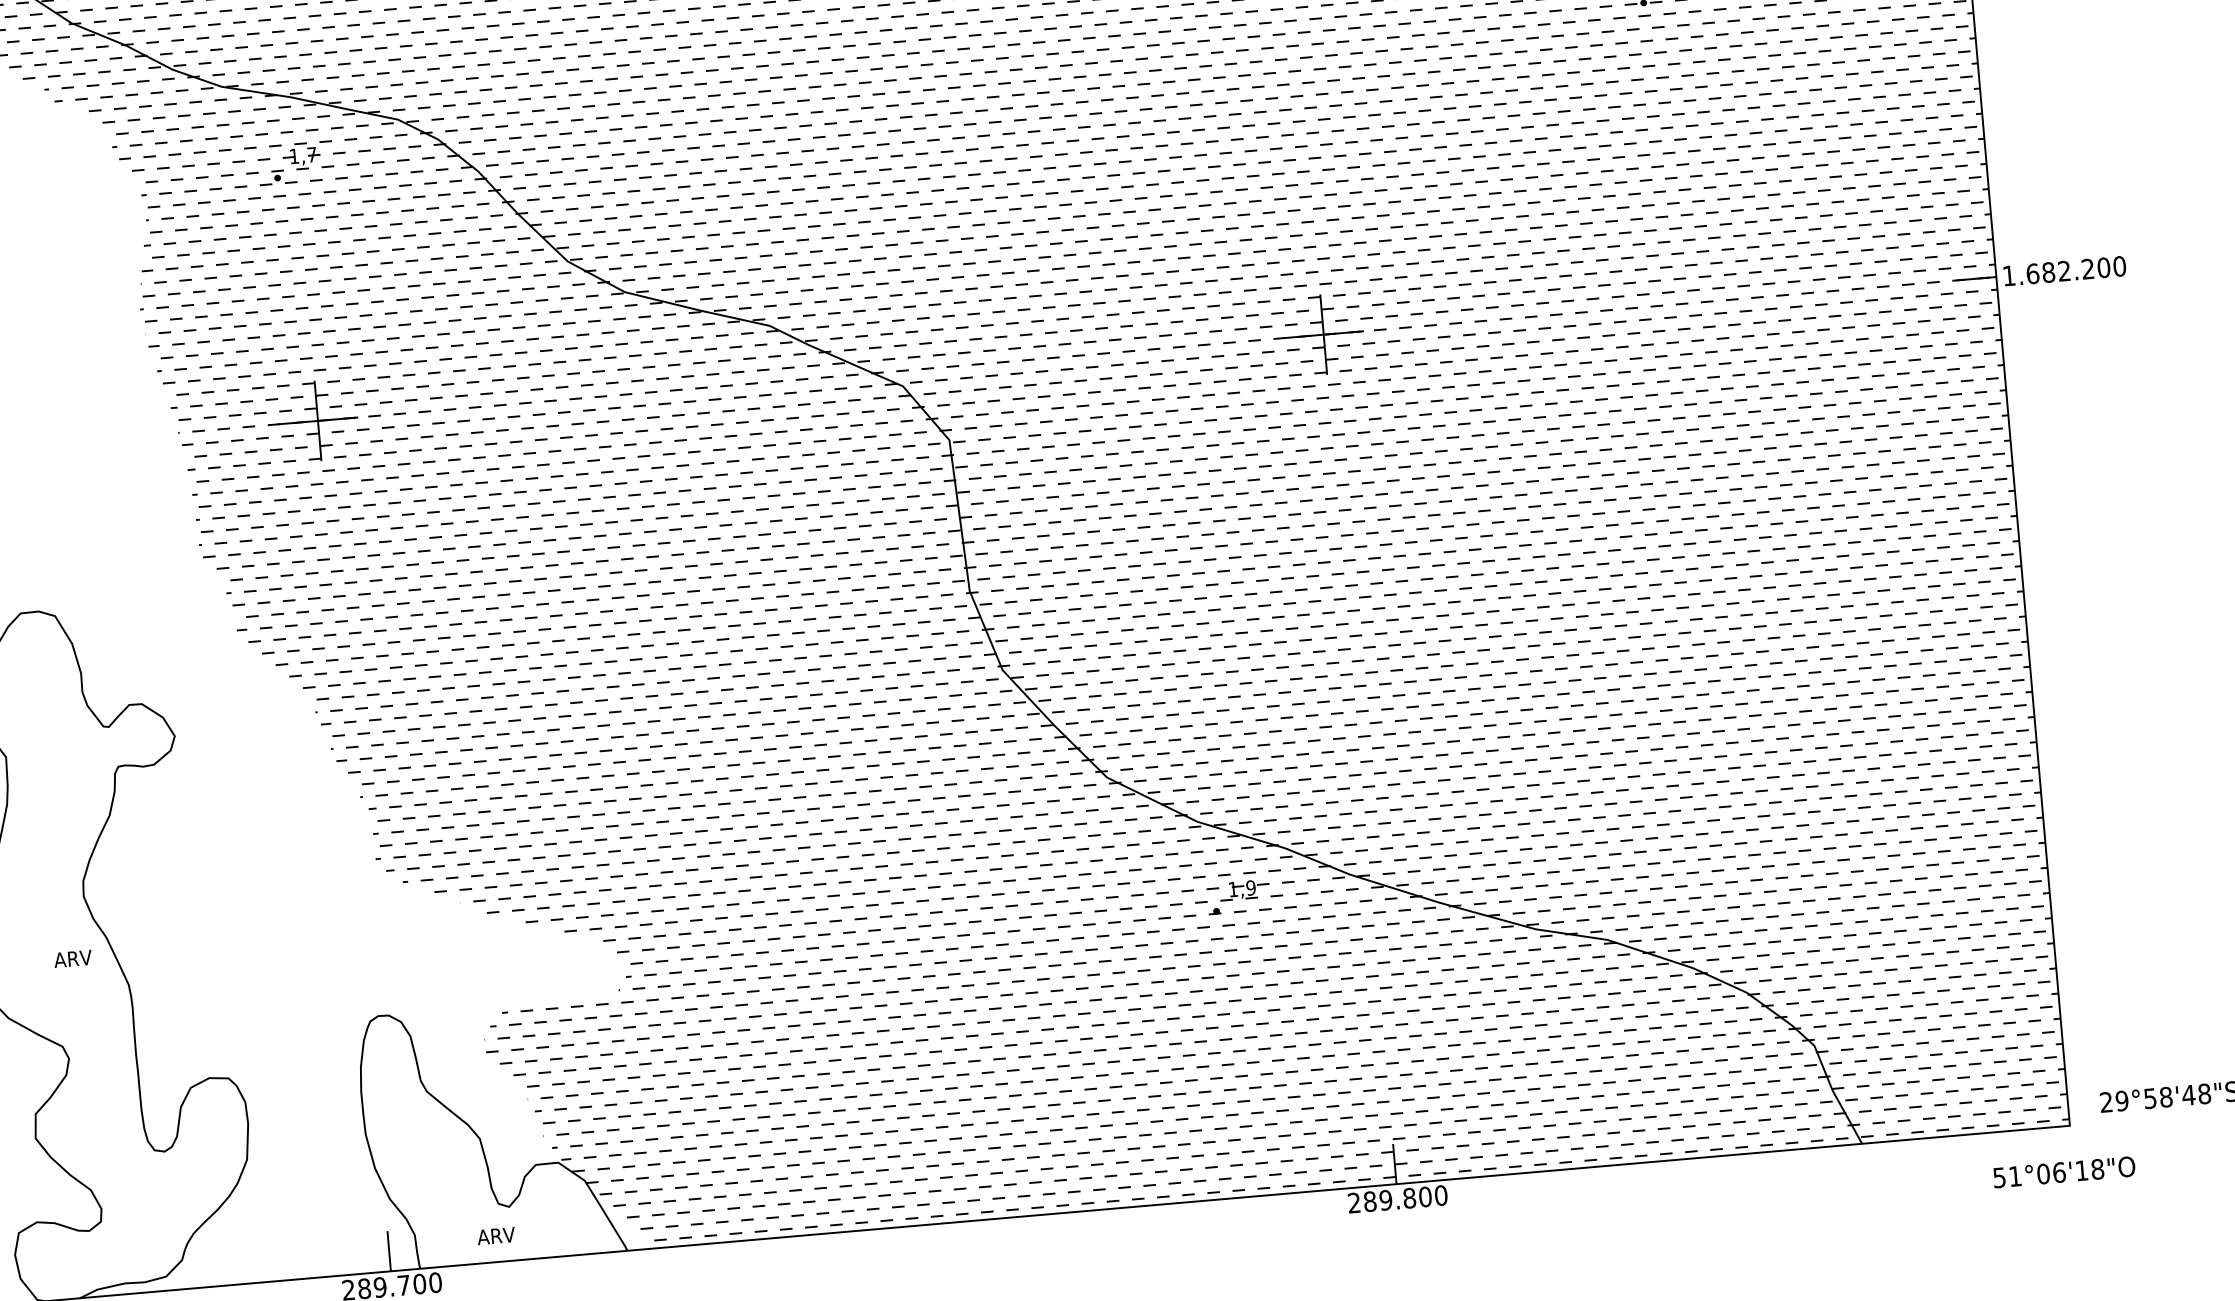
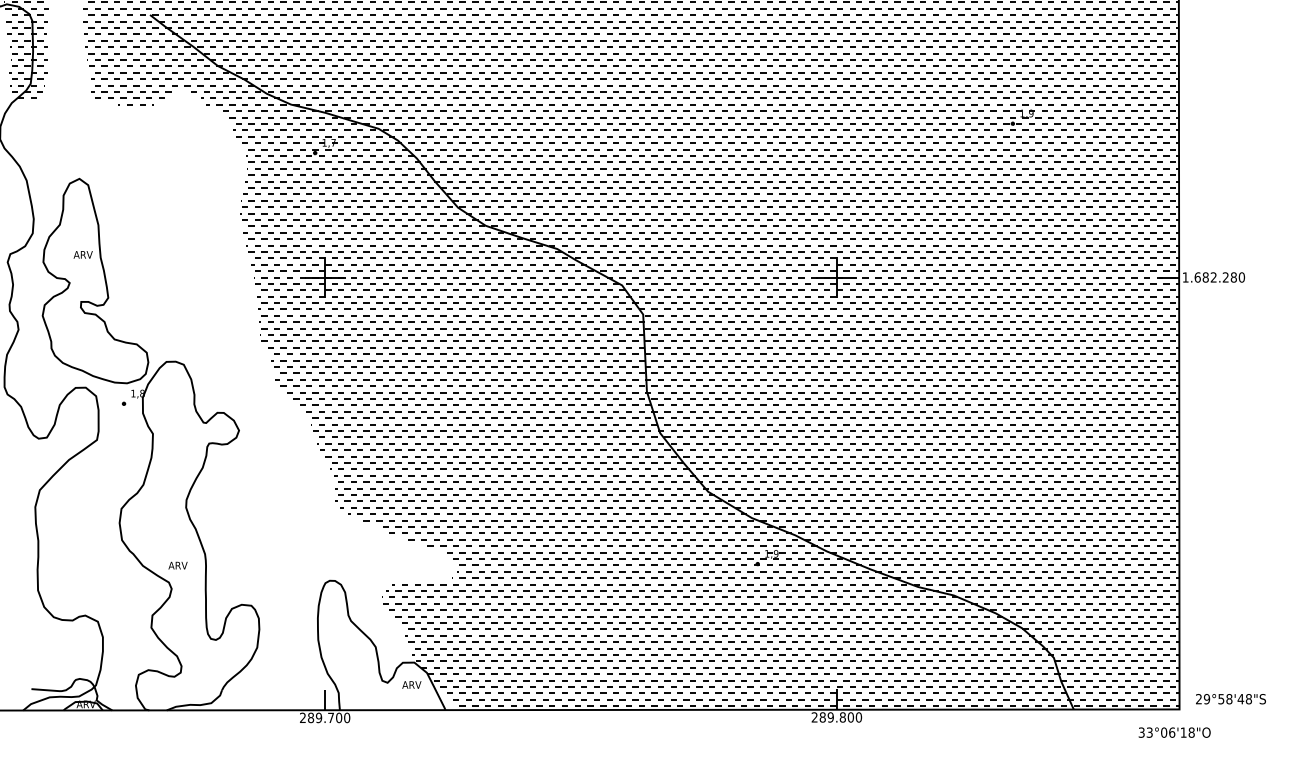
text: (2103, 267) -> (1233, 277), 1.682.200 -> 1.682.280
text: (71, 958) -> (177, 565), moved
text: (2006, 1176) -> (1145, 732), 51°06'18"O -> 33°06'18"O
text: (495, 1235) -> (411, 684), moved

